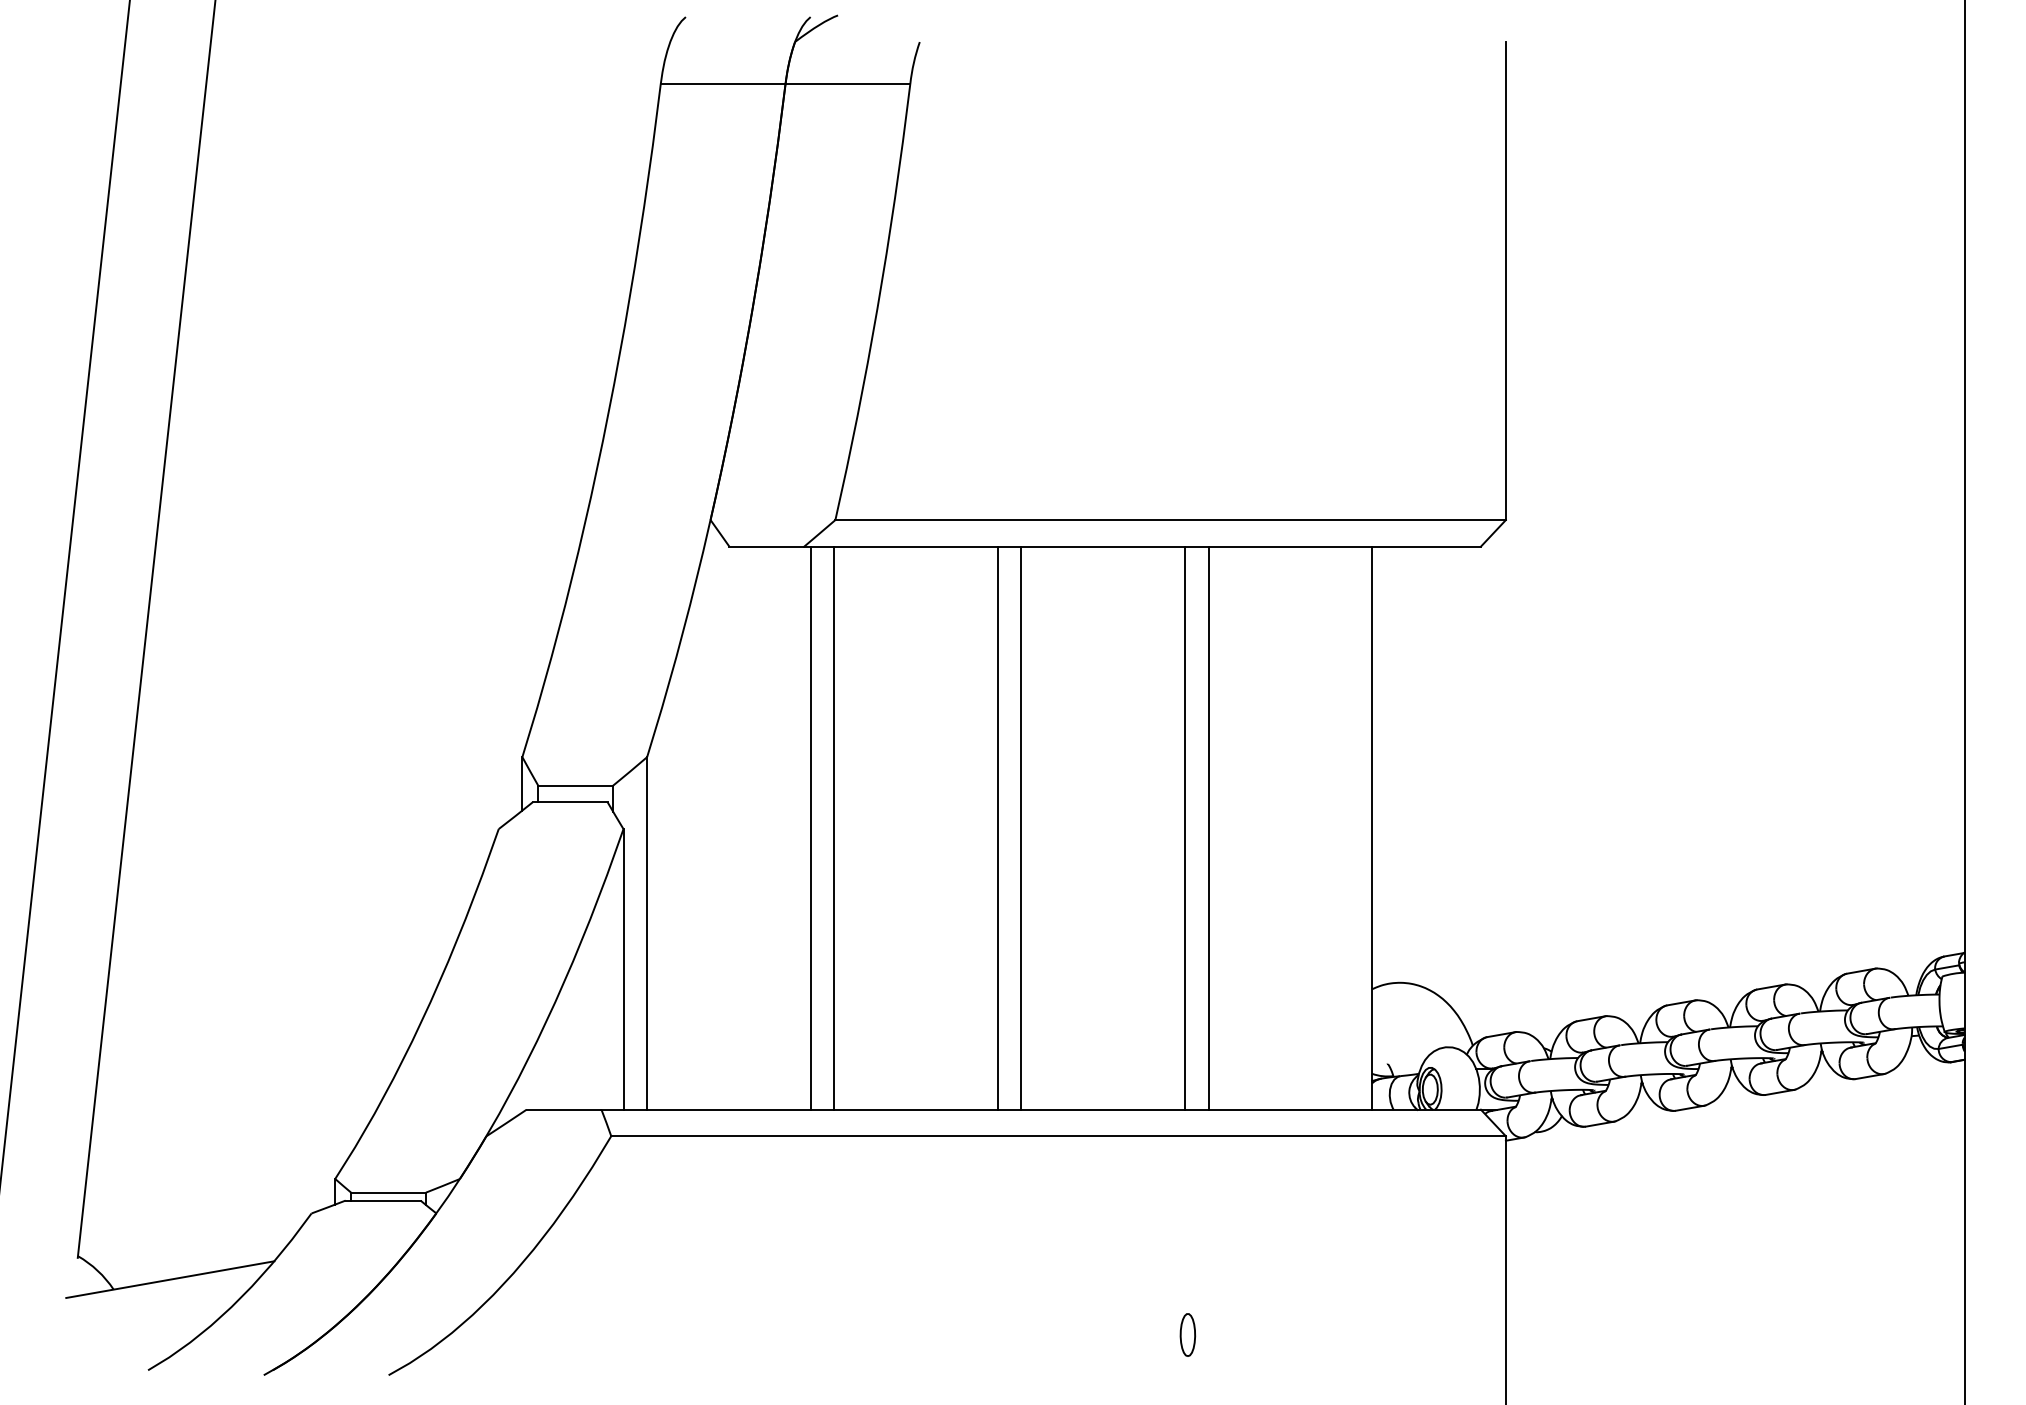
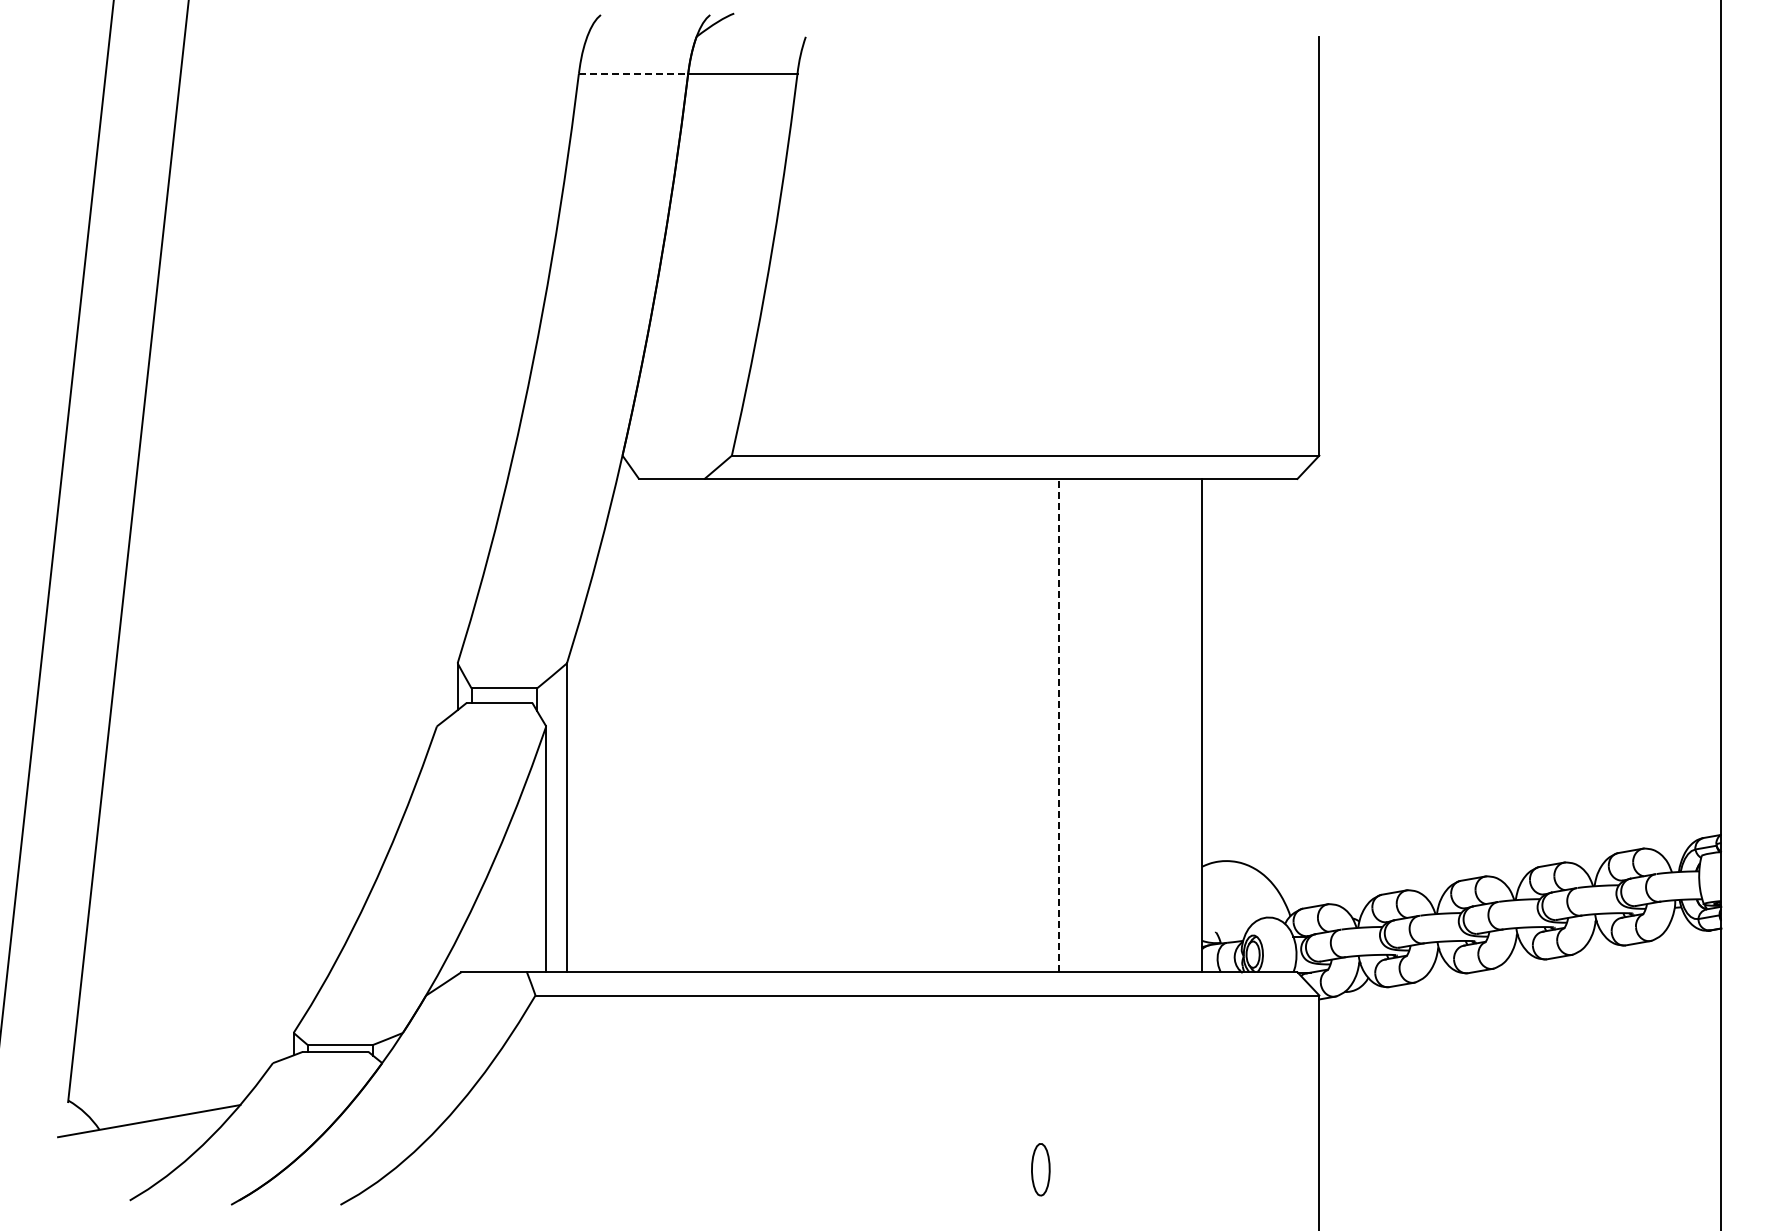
line: (723, 83) -> (633, 73), solid -> dashed
line: (810, 828) -> (710, 725), removed
line: (833, 828) -> (730, 725), removed
line: (998, 828) -> (874, 725), removed
line: (1020, 828) -> (894, 725), removed
line: (1185, 828) -> (1038, 725), removed
line: (1208, 828) -> (1058, 725), solid -> dashed
part: (1187, 1334) -> (1040, 1169), size x1.4

